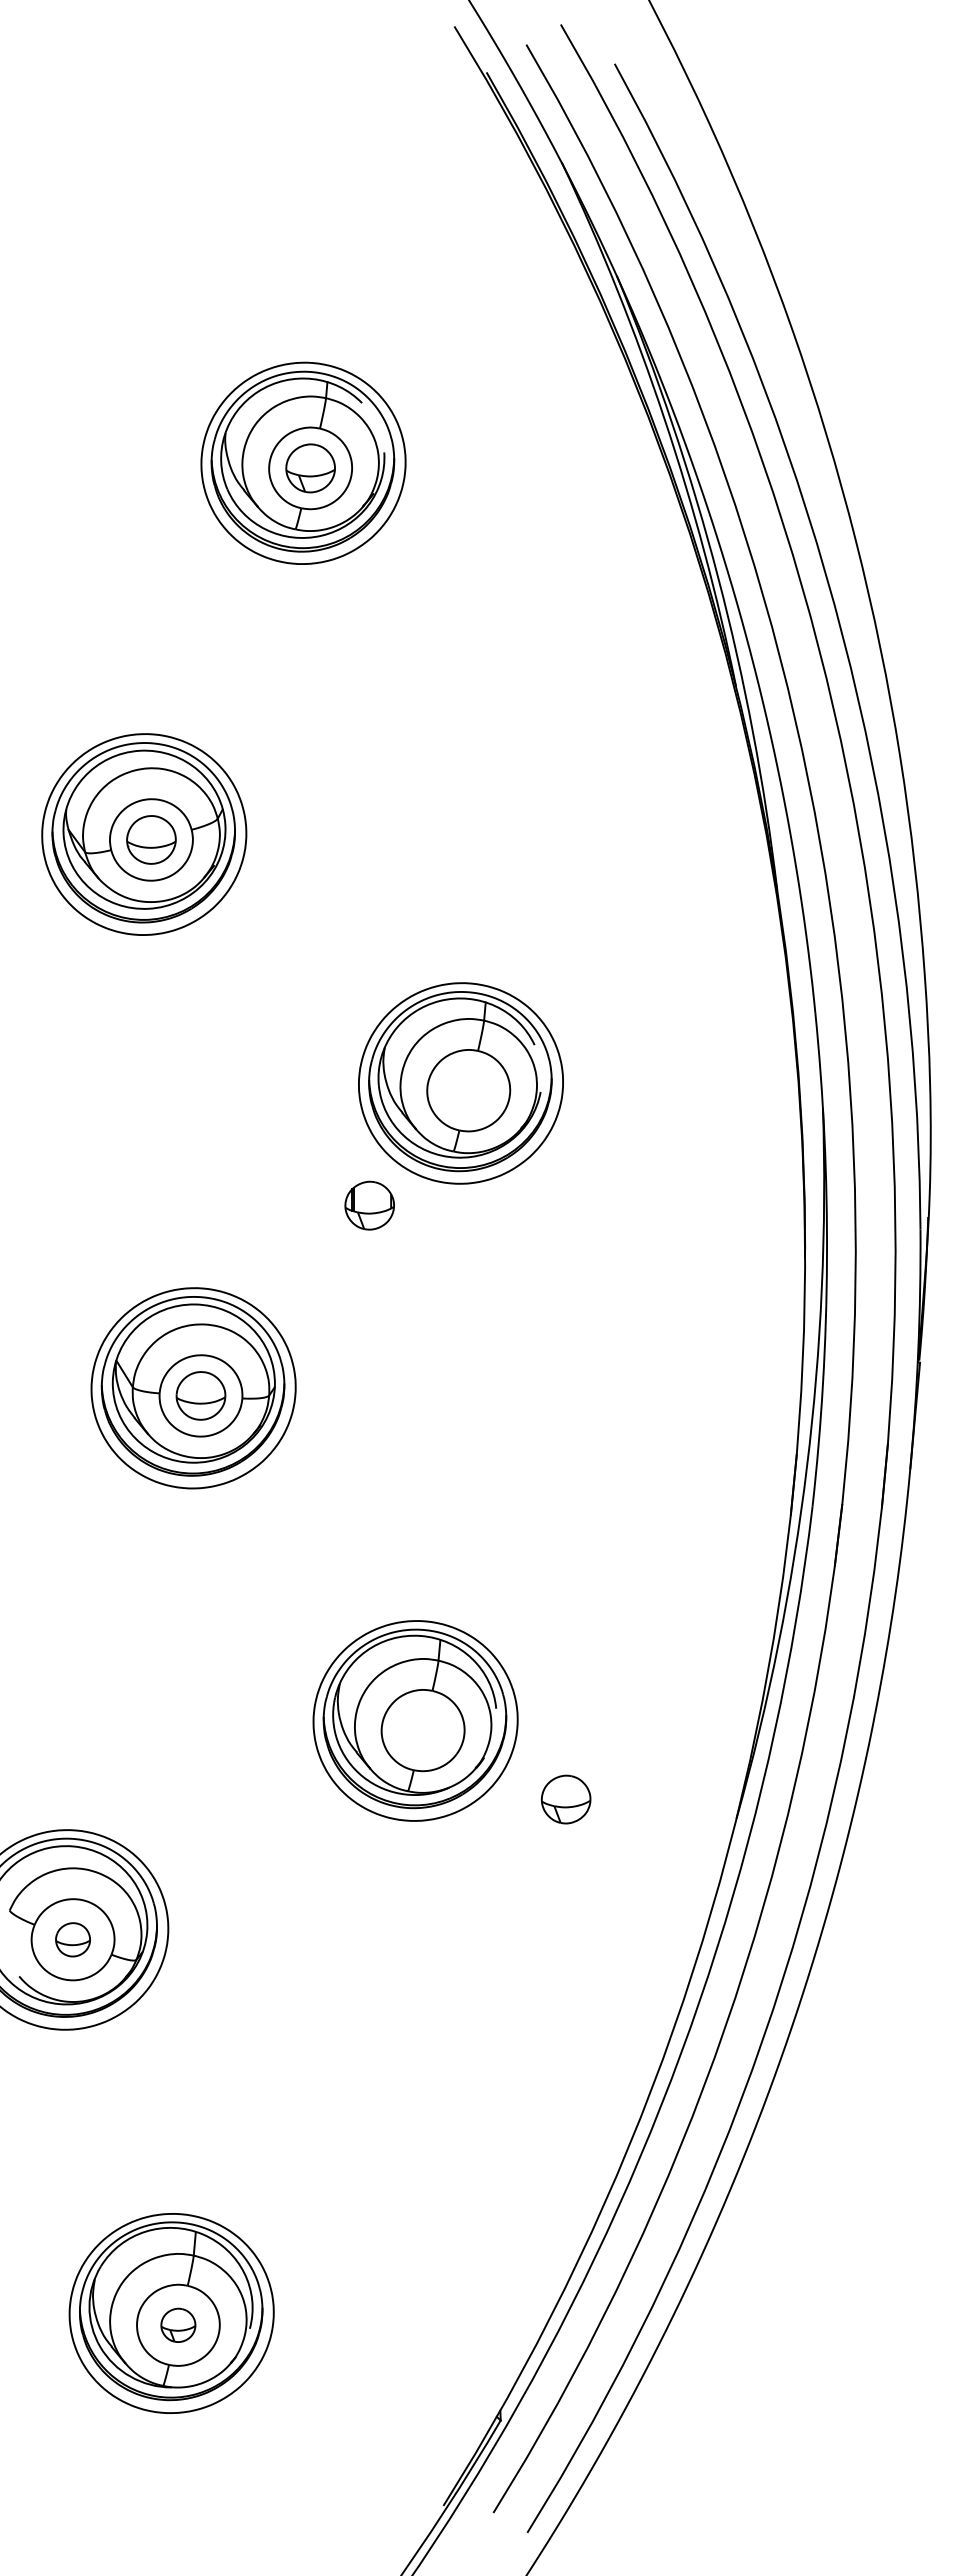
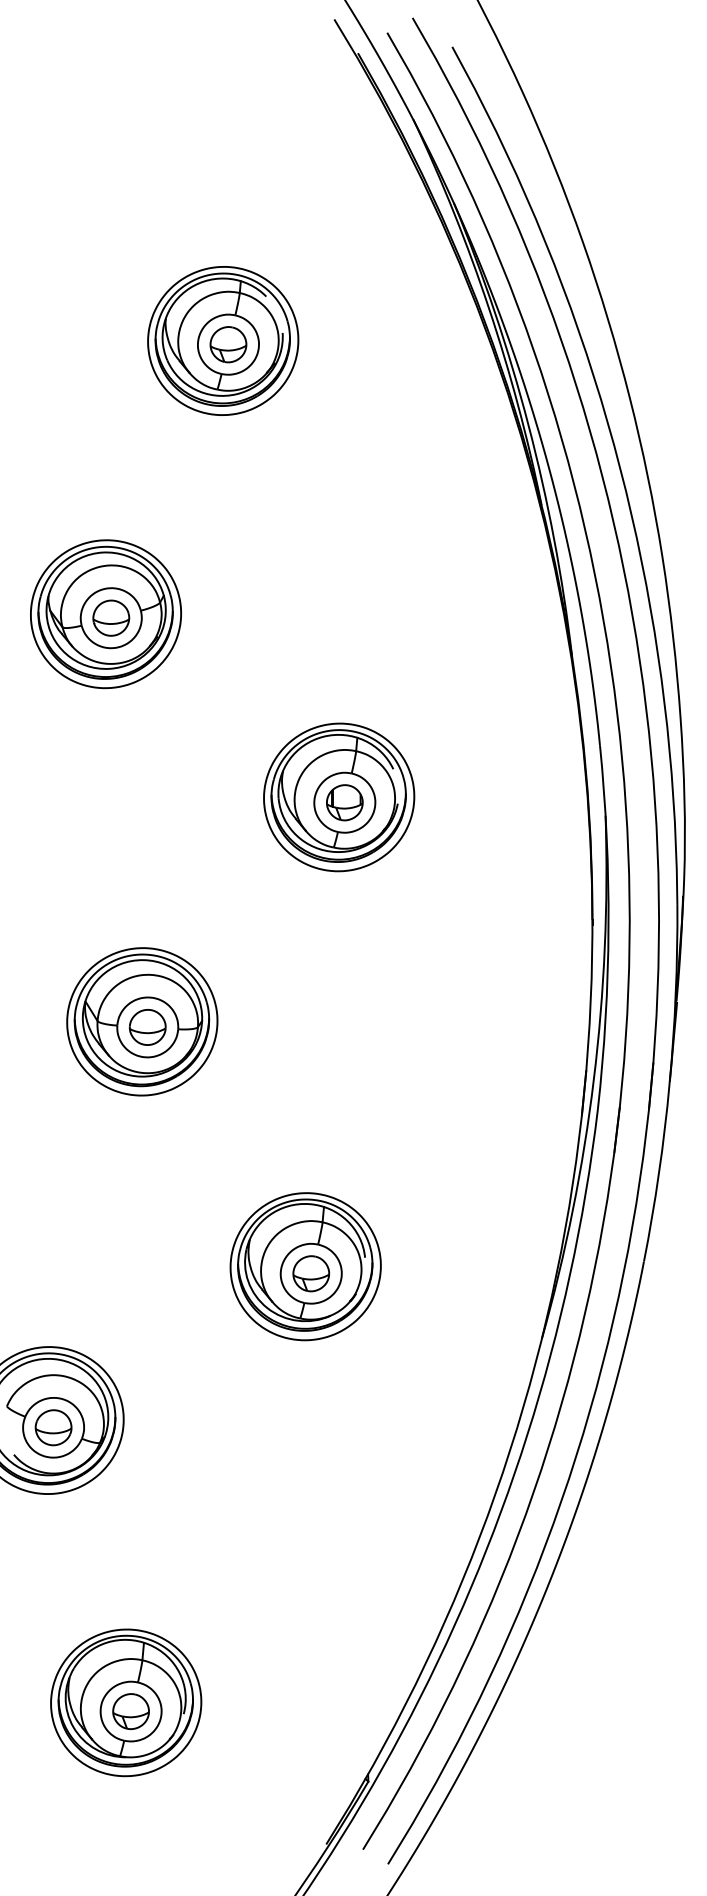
part: (369, 1205) -> (344, 802), moved
part: (566, 1799) -> (311, 1273), moved
part: (72, 1939) -> (53, 1427), size x1.43
part: (178, 2325) -> (131, 1711), size x1.43

